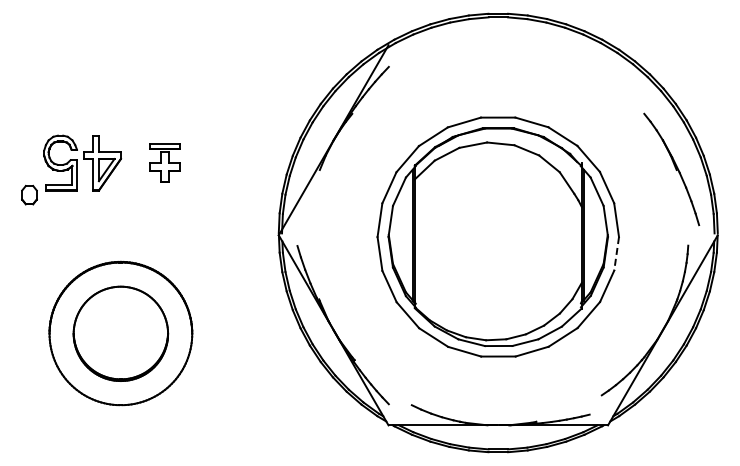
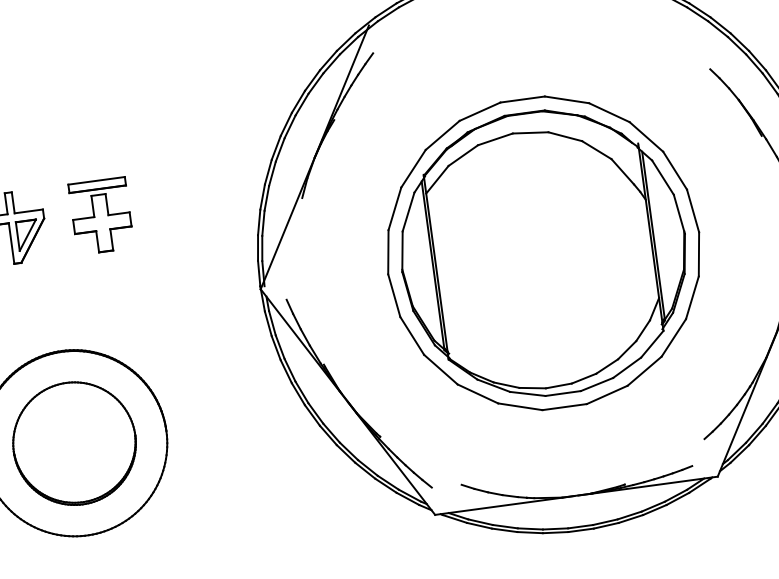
part: (164, 163) -> (101, 216), size x1.43
line: (616, 253) -> (698, 253), dashed -> solid

